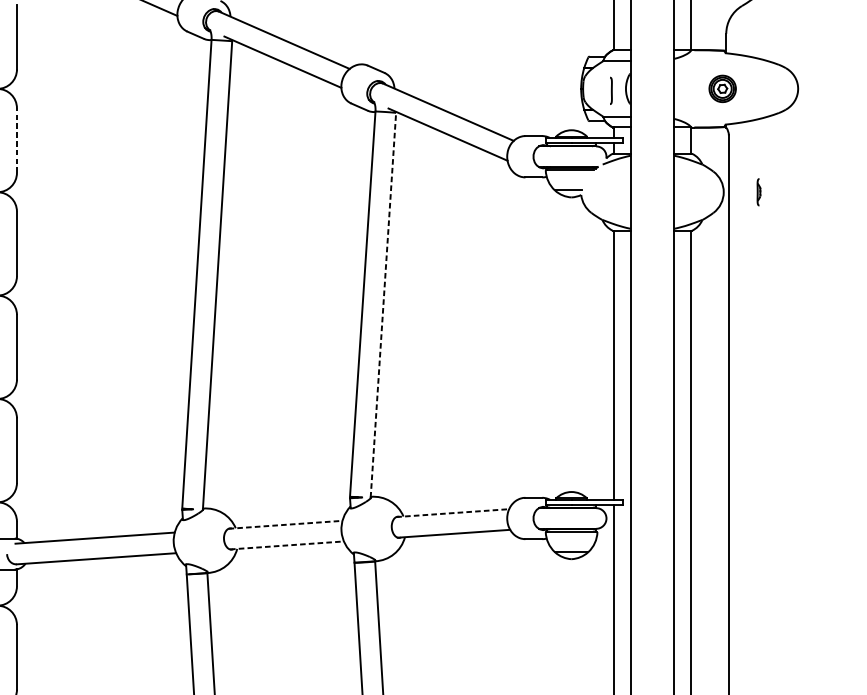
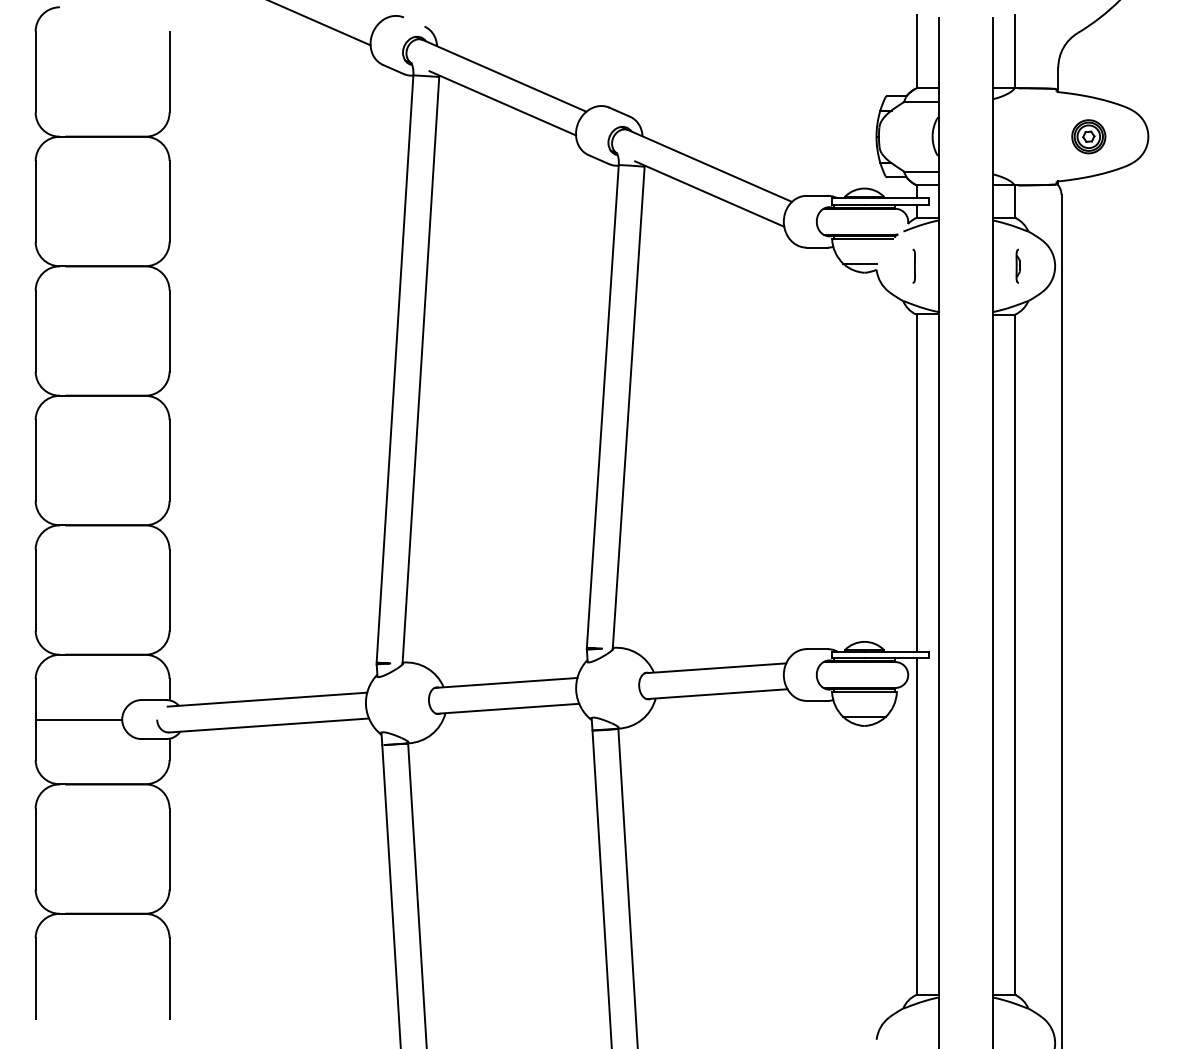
part: (722, 88) -> (1088, 136), moved
curve: (611, 90) -> (914, 265), moved
line: (16, 140) -> (169, 201), dashed -> solid
part: (758, 191) -> (1017, 265), moved
line: (383, 304) -> (628, 407), dashed -> solid
line: (452, 513) -> (715, 668), dashed -> solid
line: (285, 524) -> (506, 682), dashed -> solid
line: (286, 545) -> (507, 708), dashed -> solid

